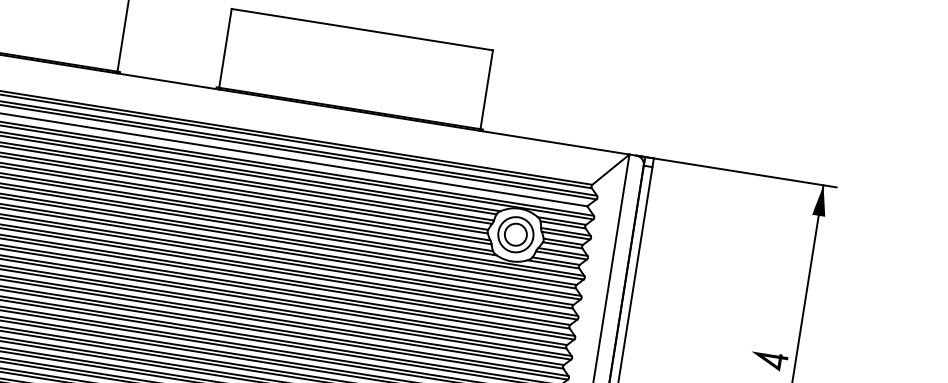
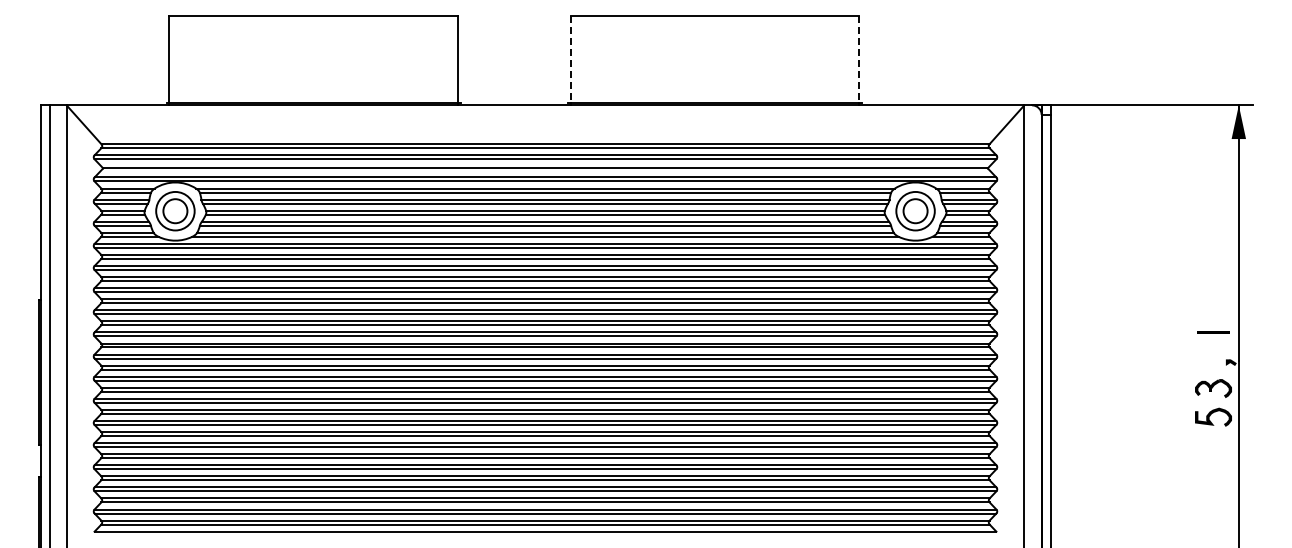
line: (225, 48) -> (570, 59), solid -> dashed
line: (486, 89) -> (859, 59), solid -> dashed
line: (769, 360) -> (1210, 303), removed

